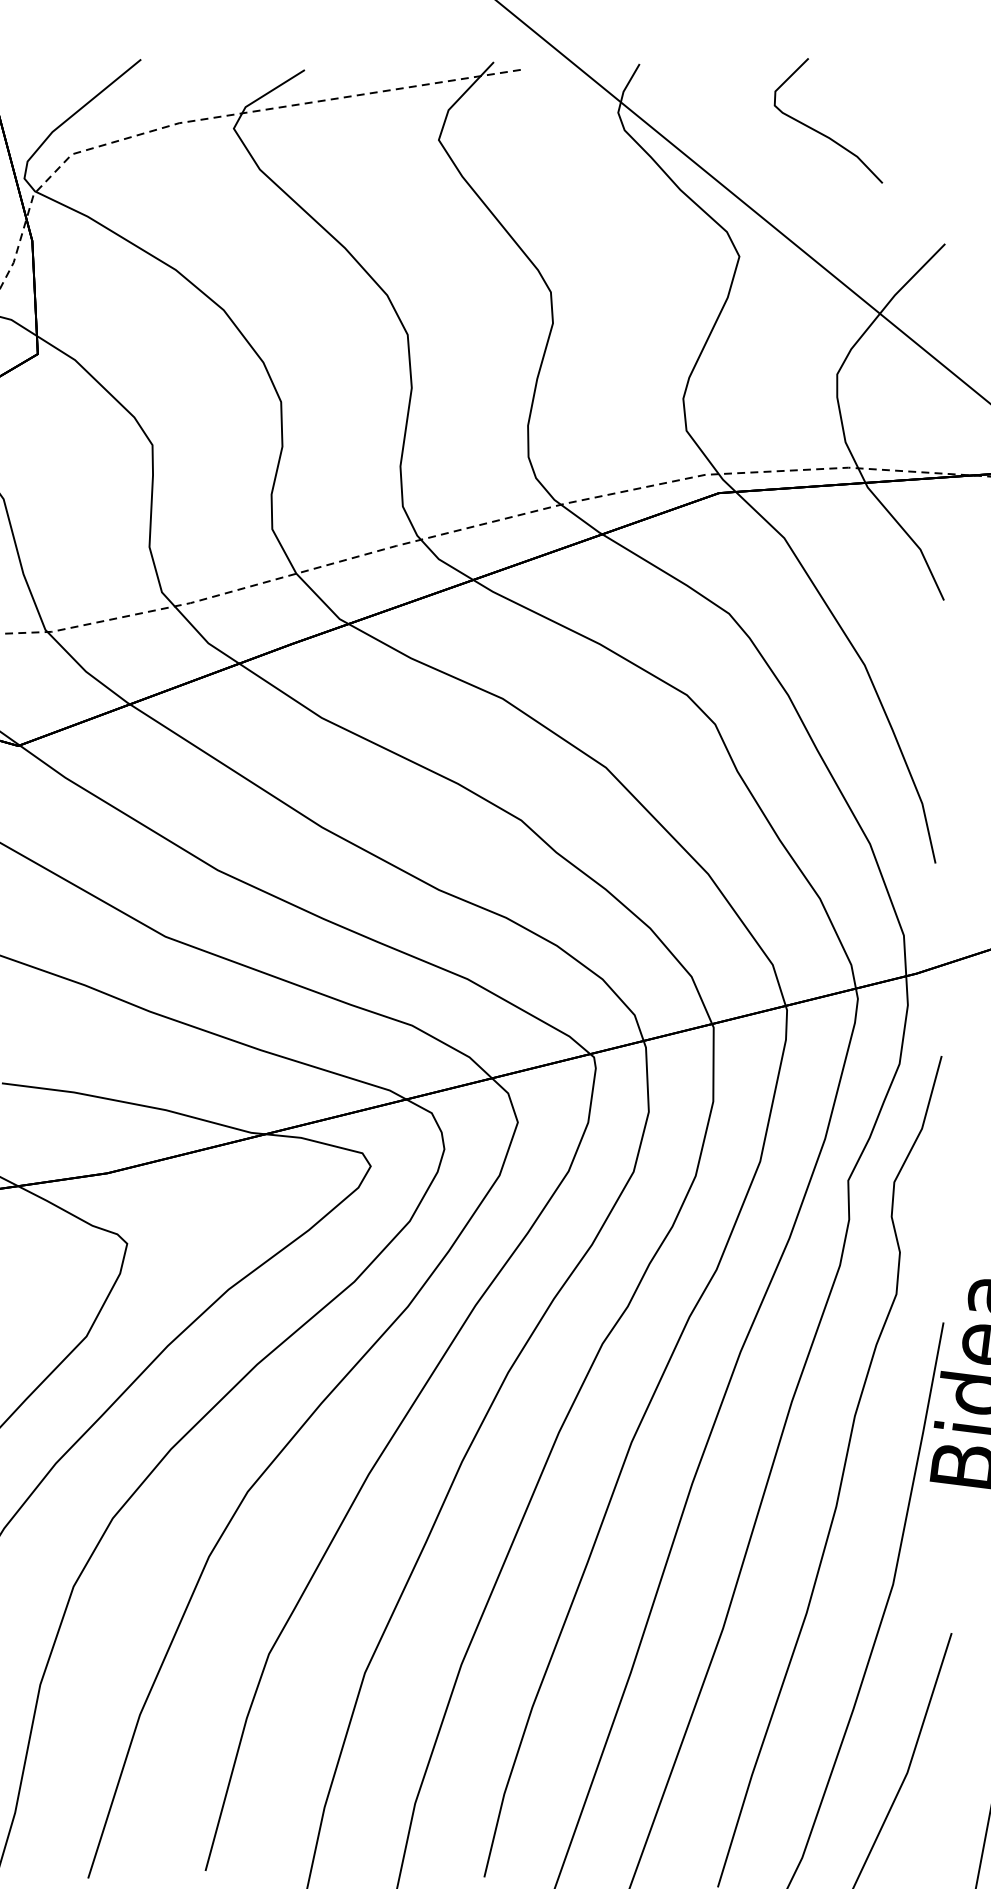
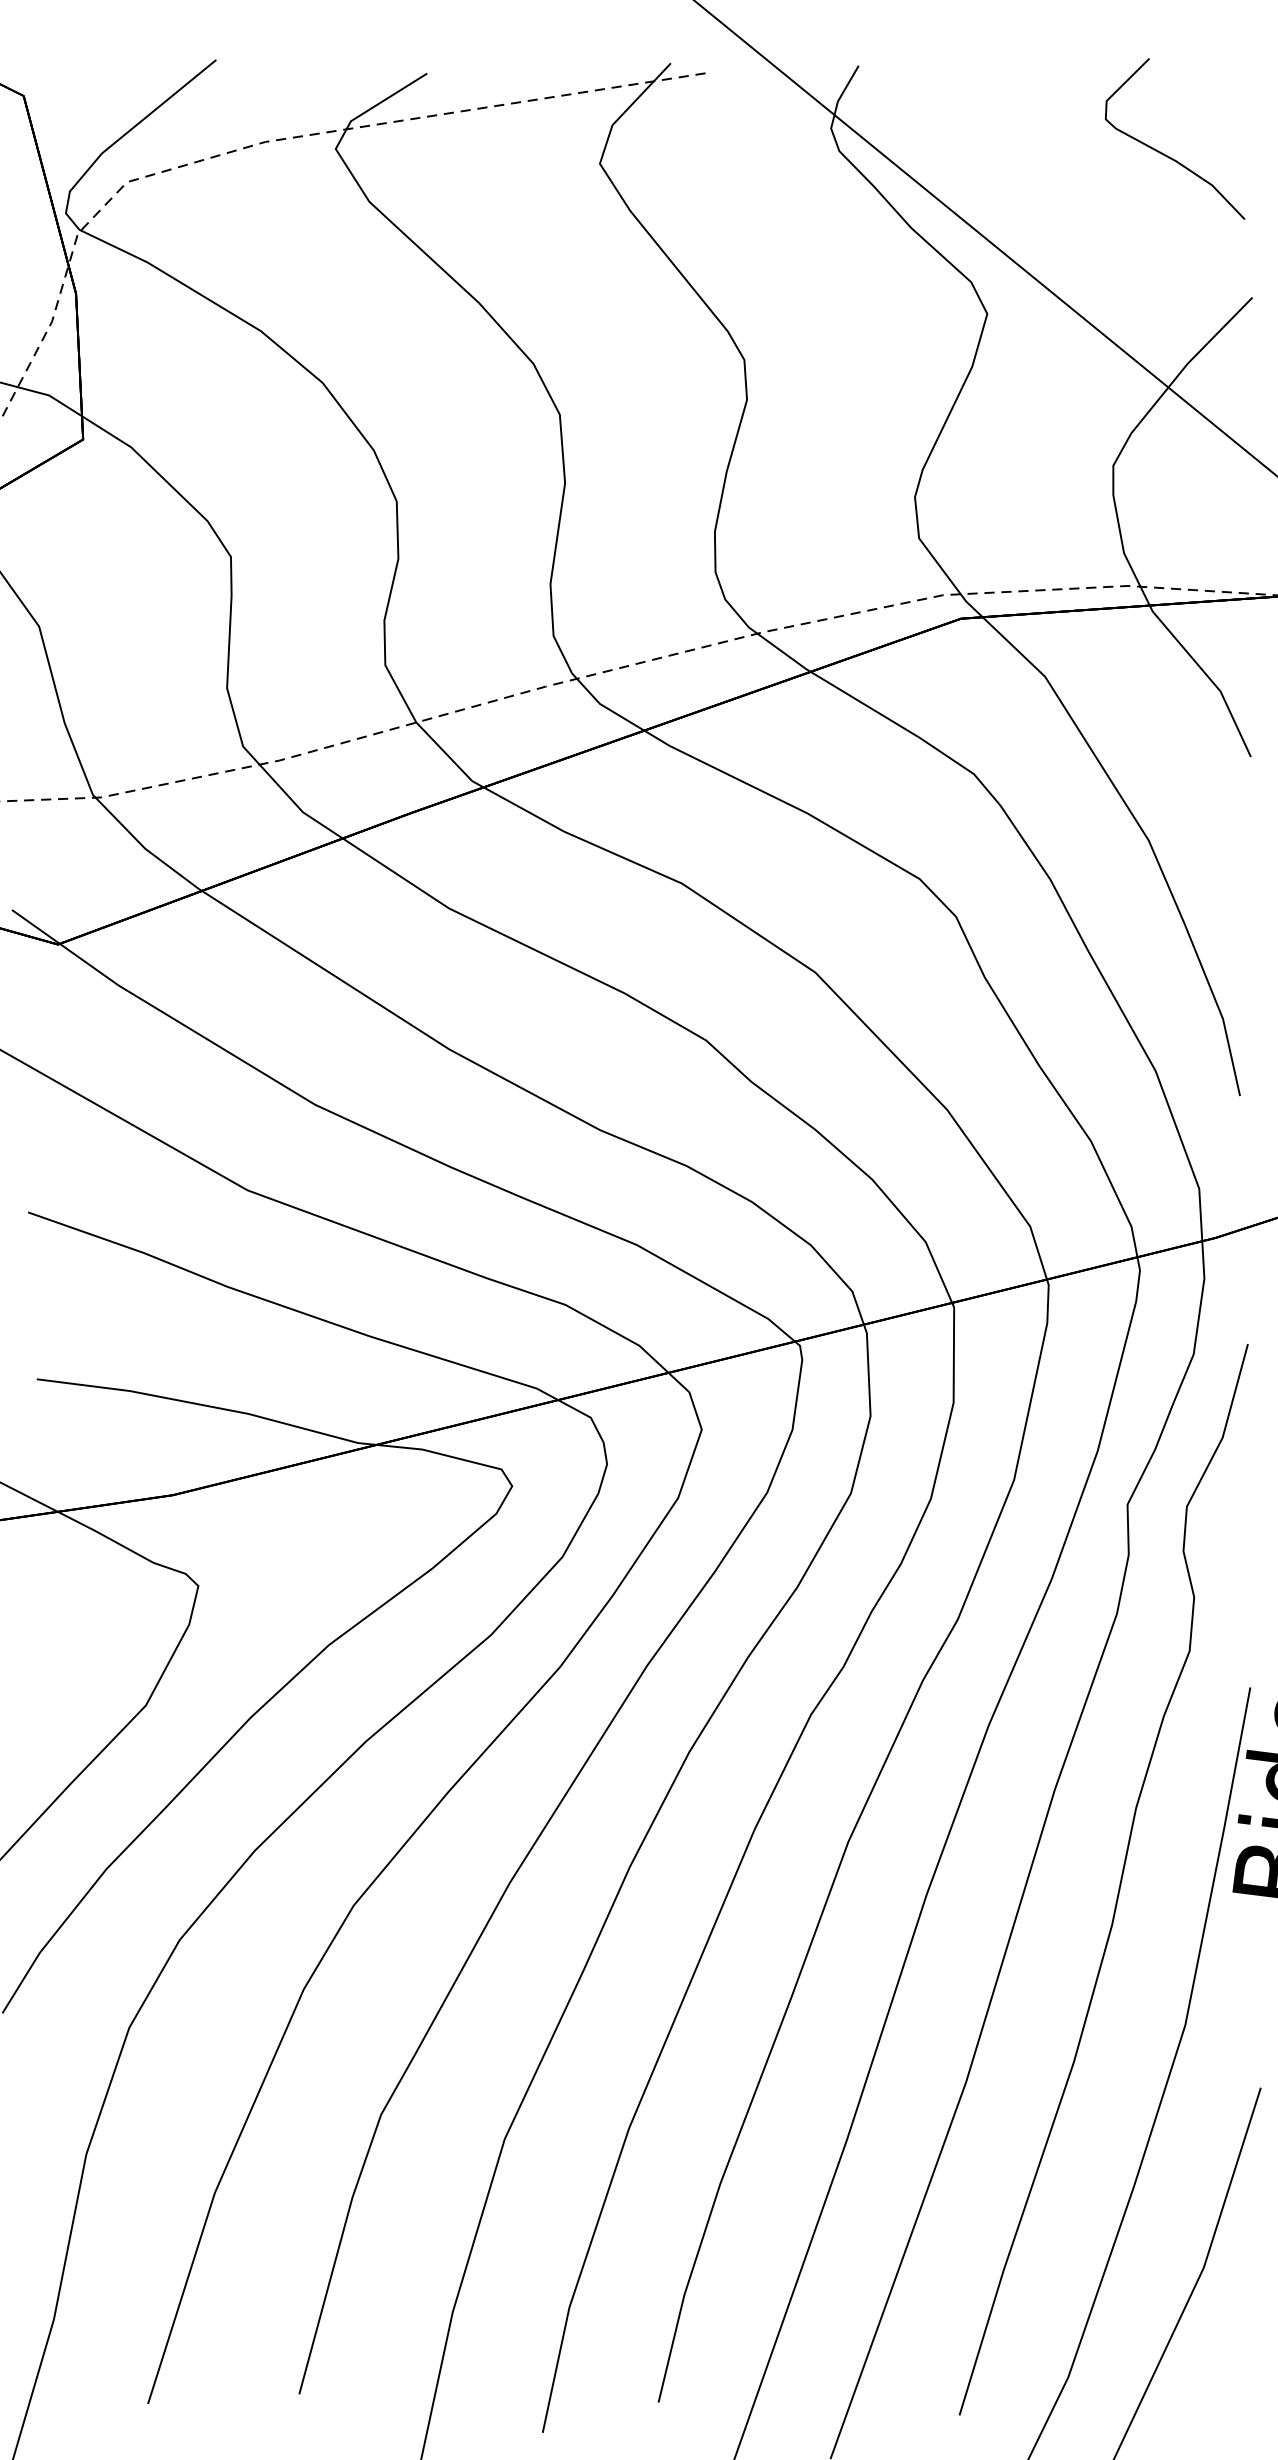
curve: (820, 132) -> (1164, 153), moved

